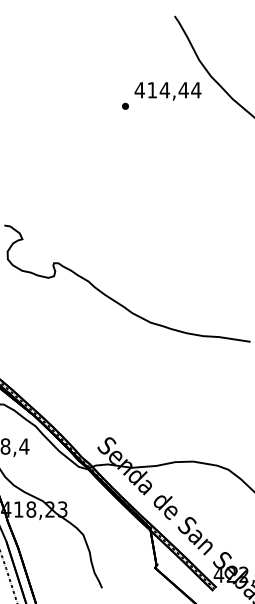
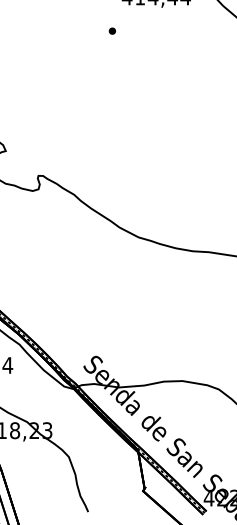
part: (125, 105) -> (112, 30), moved

